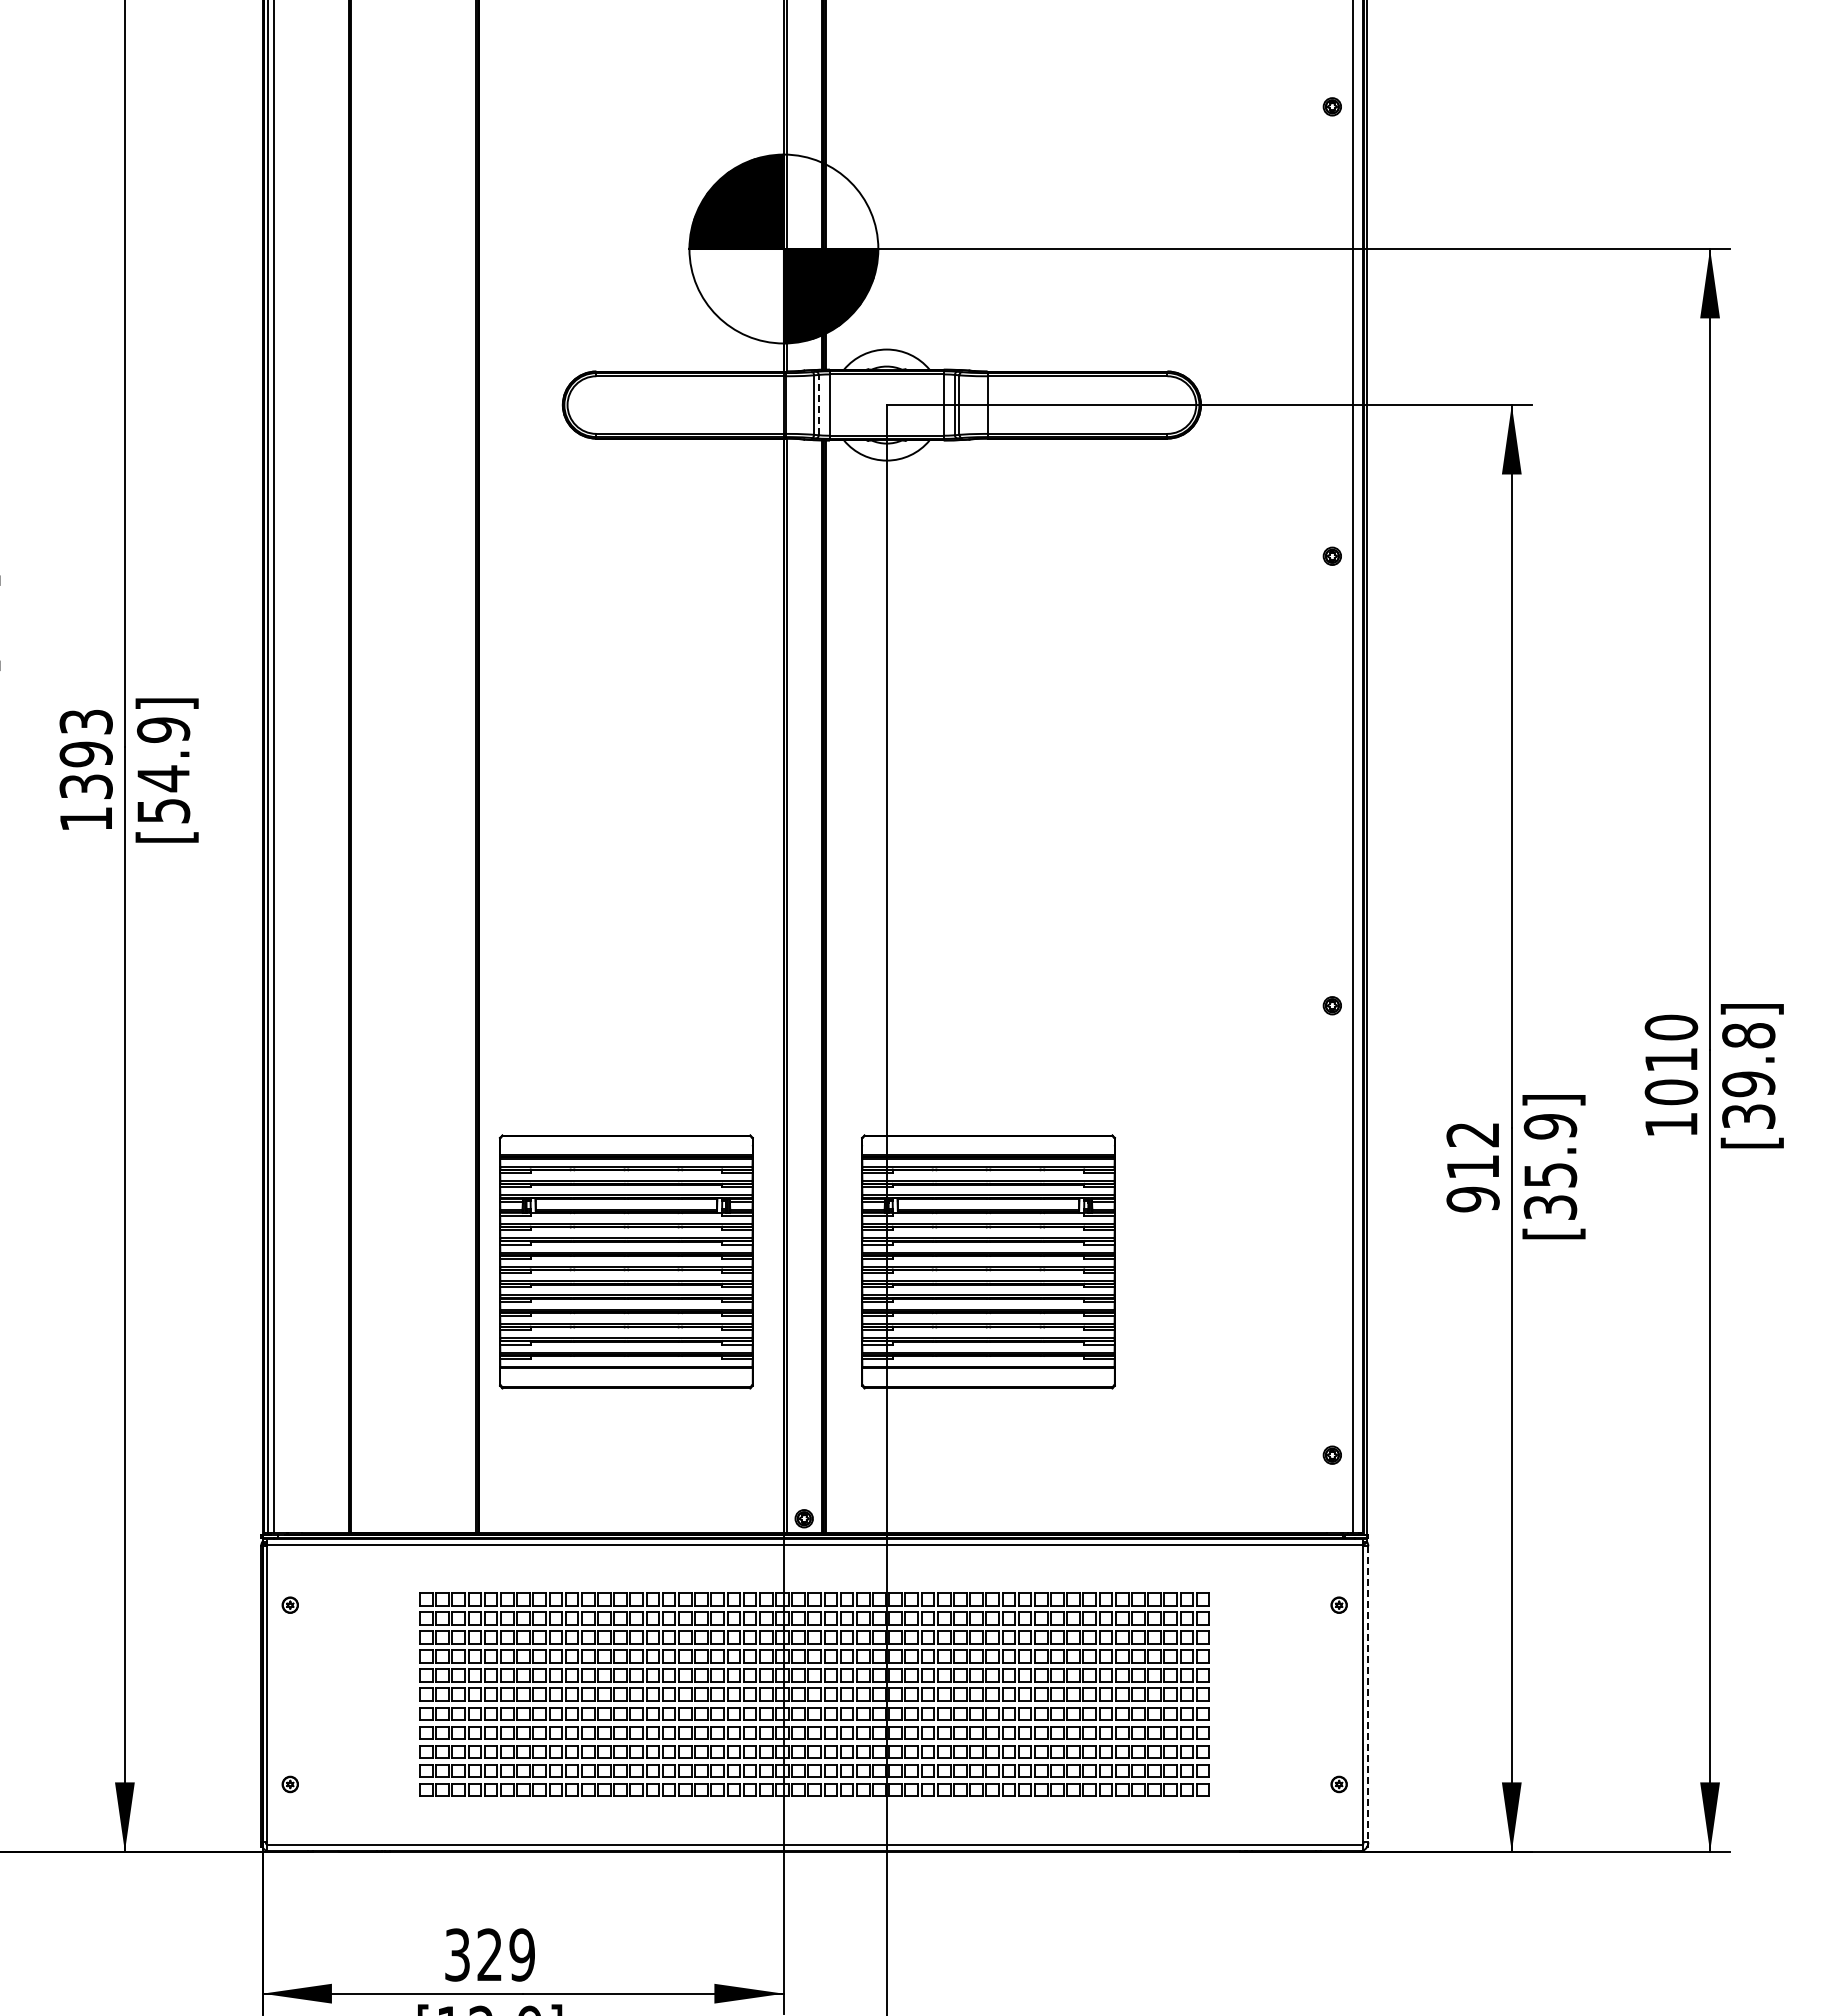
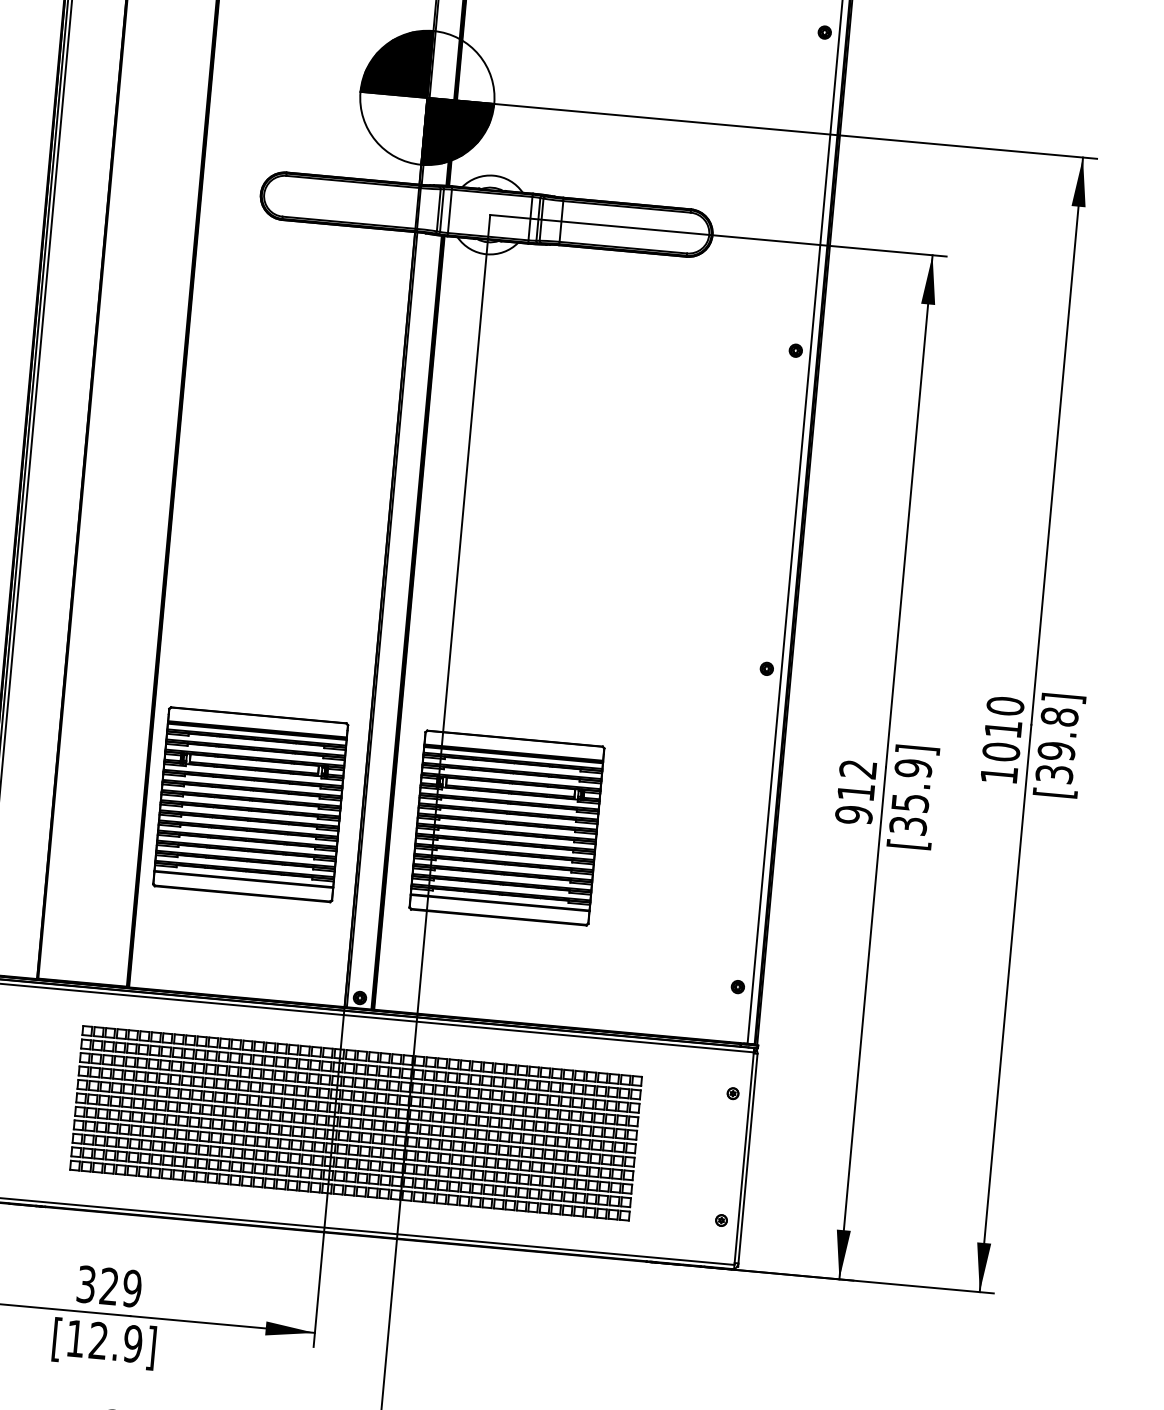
line: (818, 404) -> (441, 210), dashed -> solid
line: (1368, 1697) -> (747, 1160), dashed -> solid

